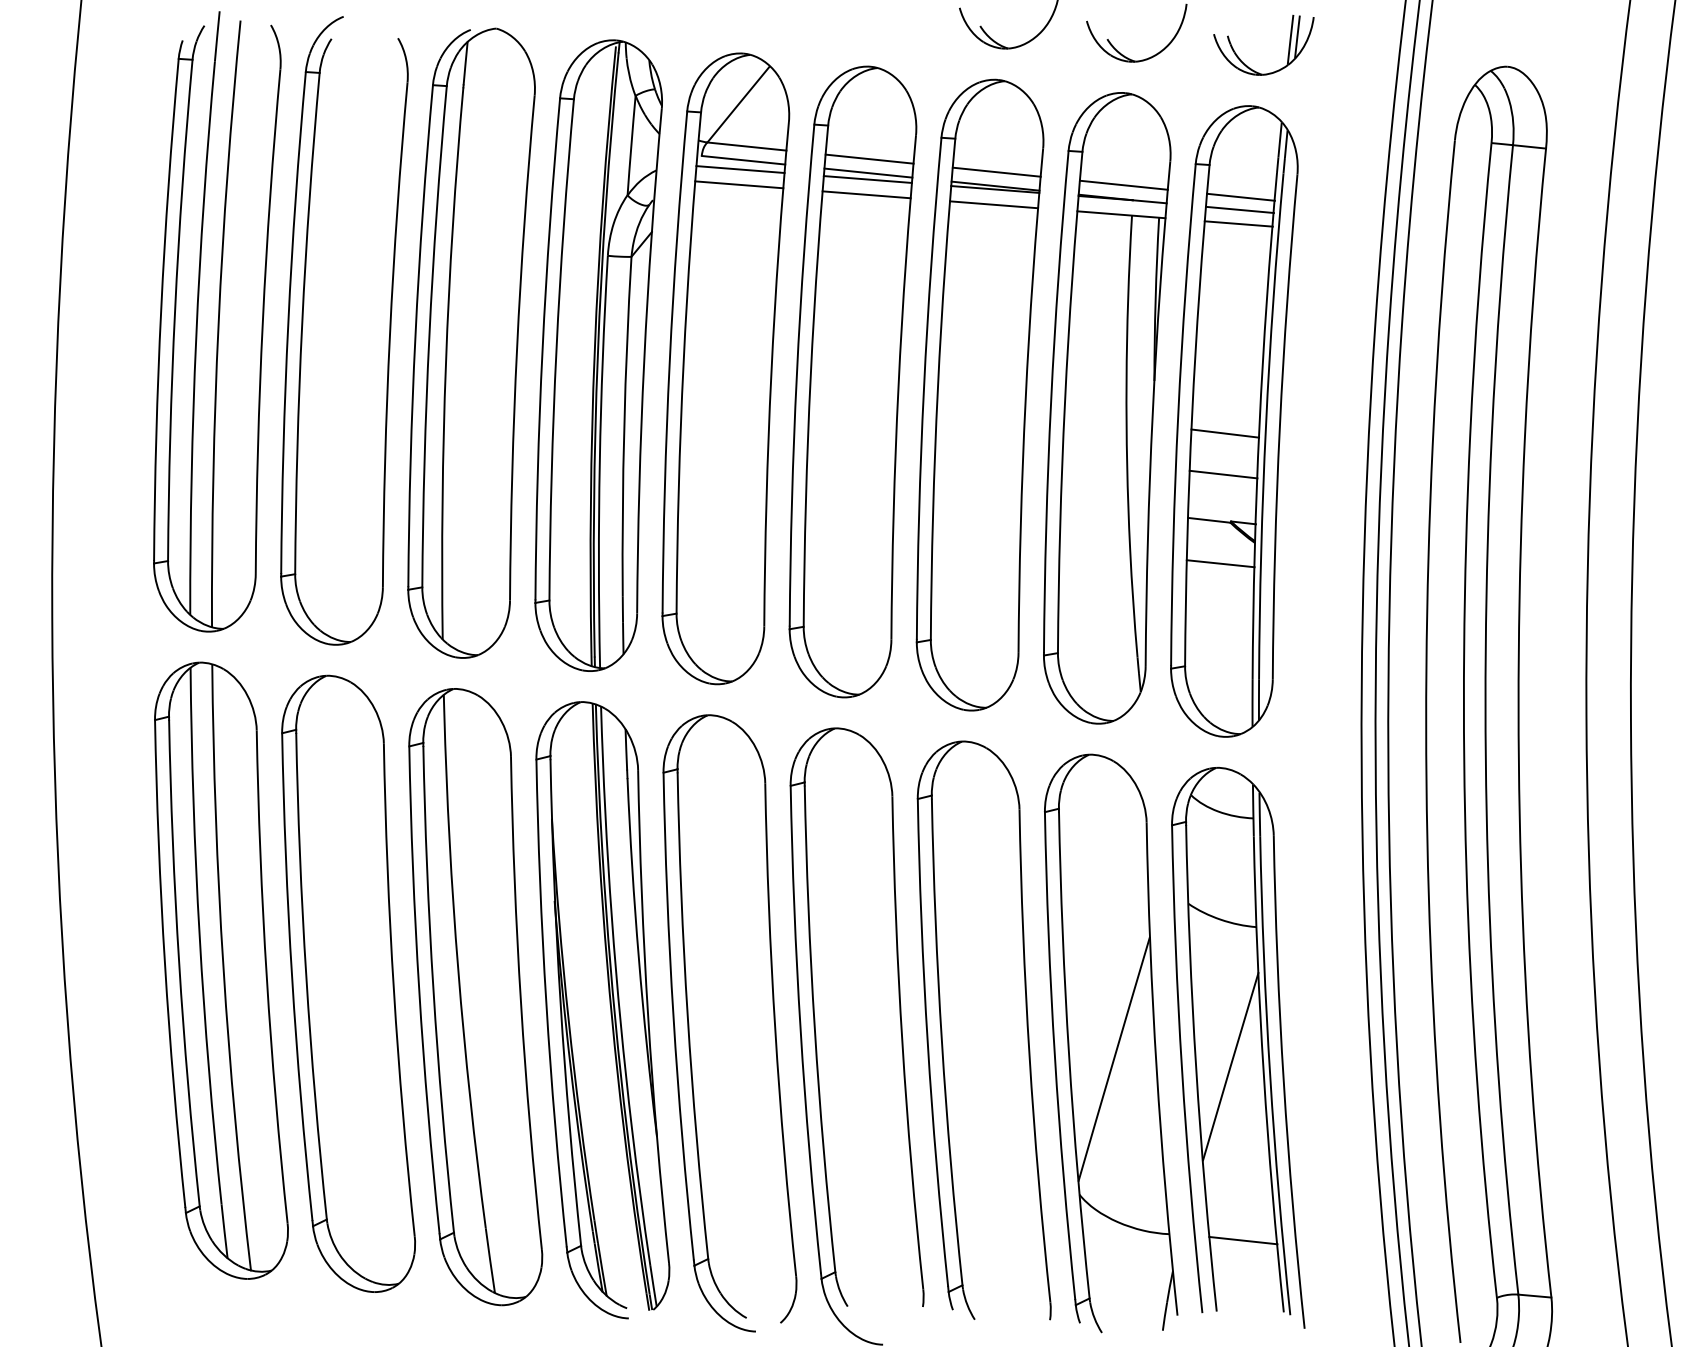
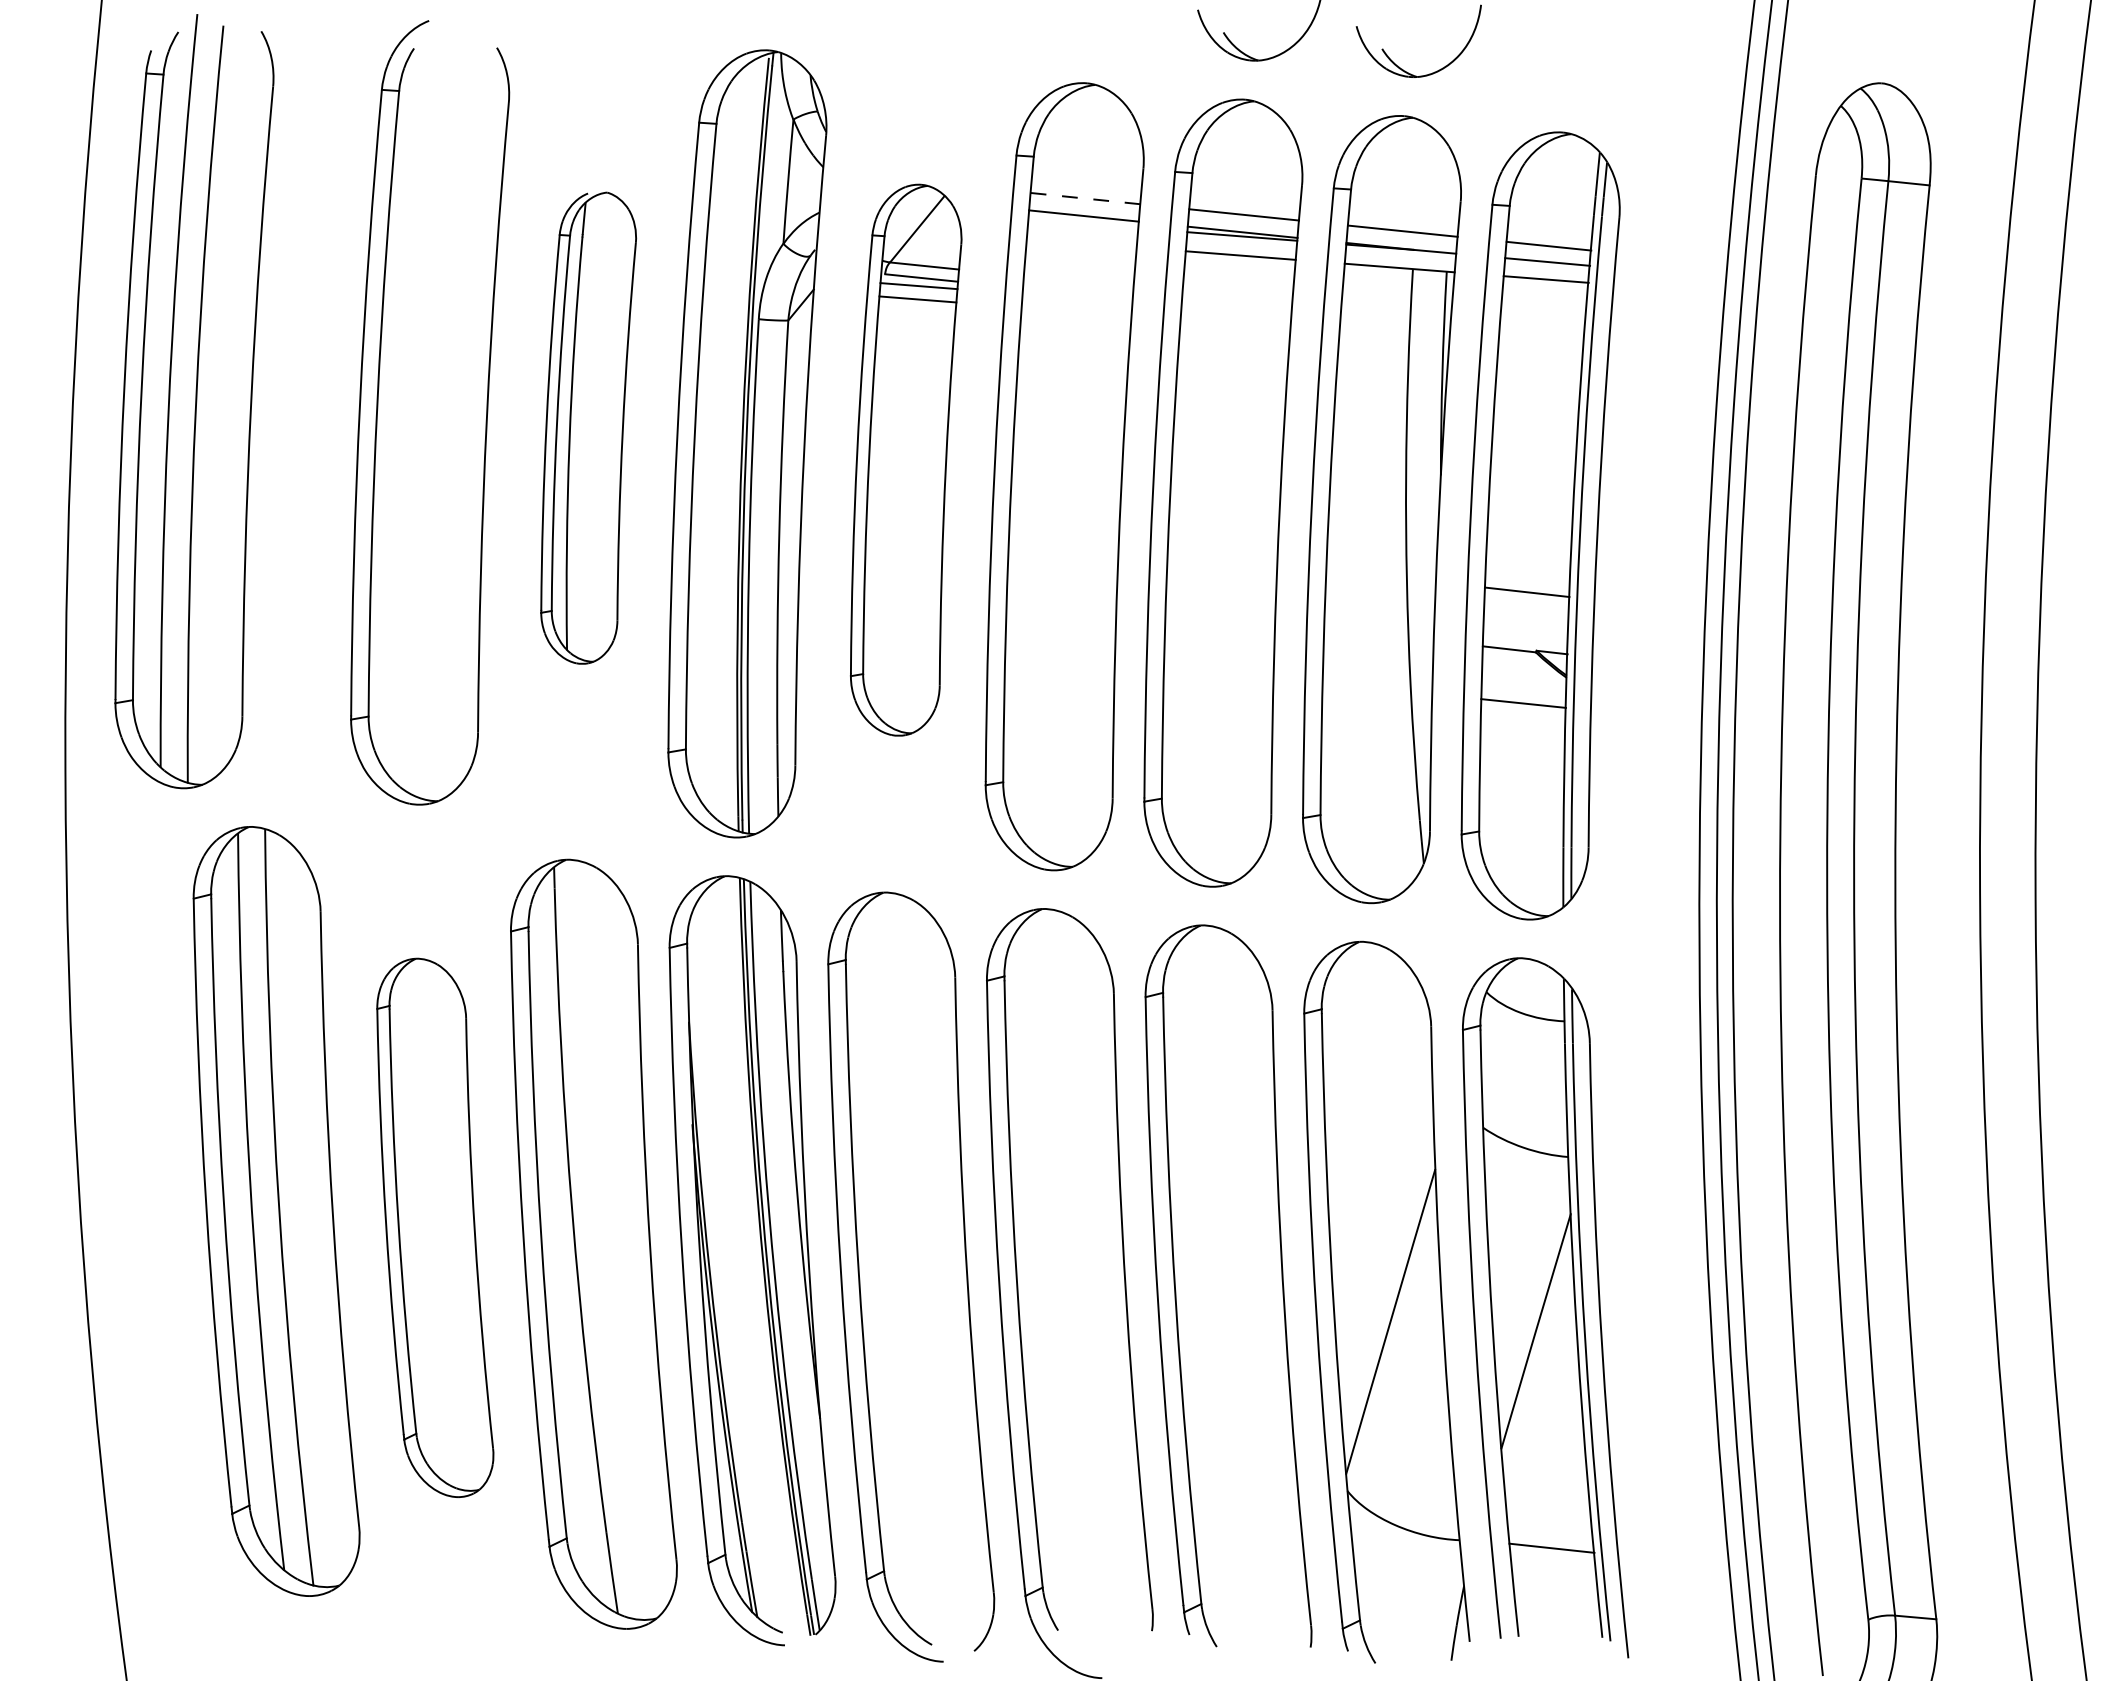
part: (1288, 46) -> (1608, 58), removed
line: (869, 159) -> (1085, 198), solid -> dashed
line: (868, 179) -> (1083, 223), removed
line: (866, 194) -> (1081, 242), removed
part: (217, 321) -> (194, 401), moved
part: (471, 342) -> (588, 427), size x0.6
part: (726, 368) -> (906, 459), size x0.7
line: (1225, 433) -> (1529, 541), removed
part: (348, 983) -> (435, 1227), size x0.7

